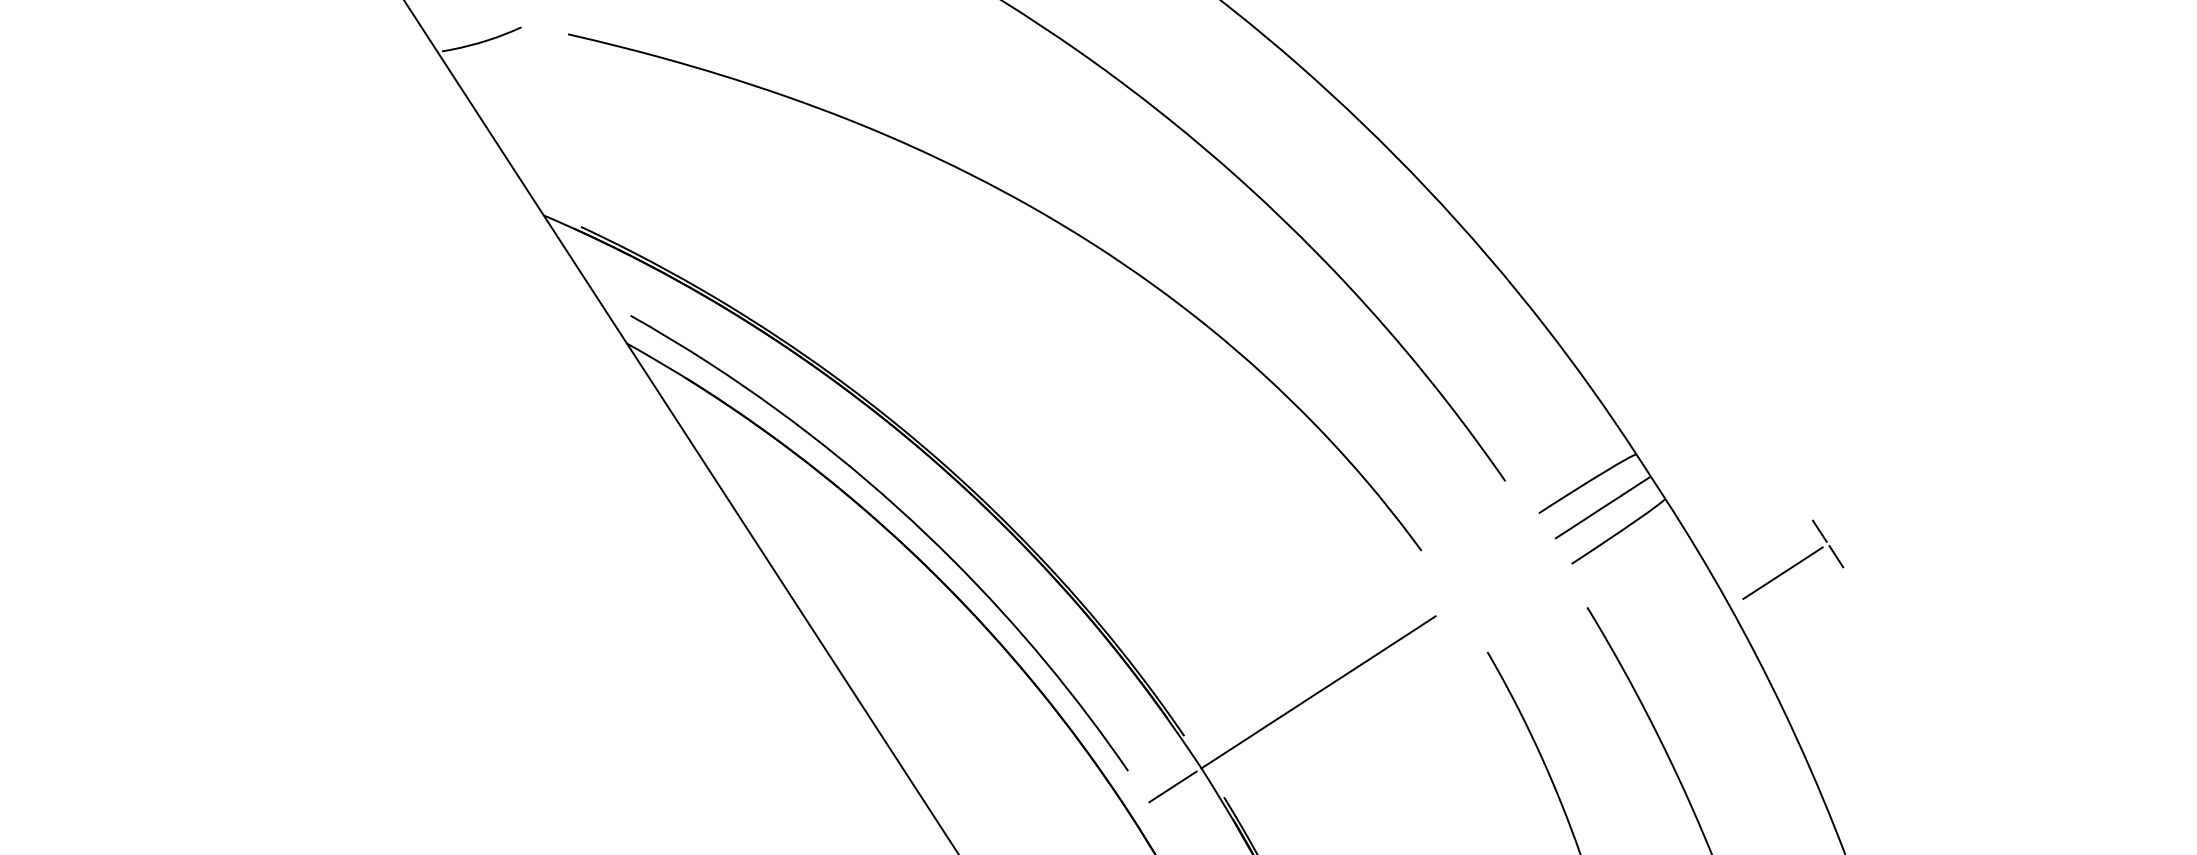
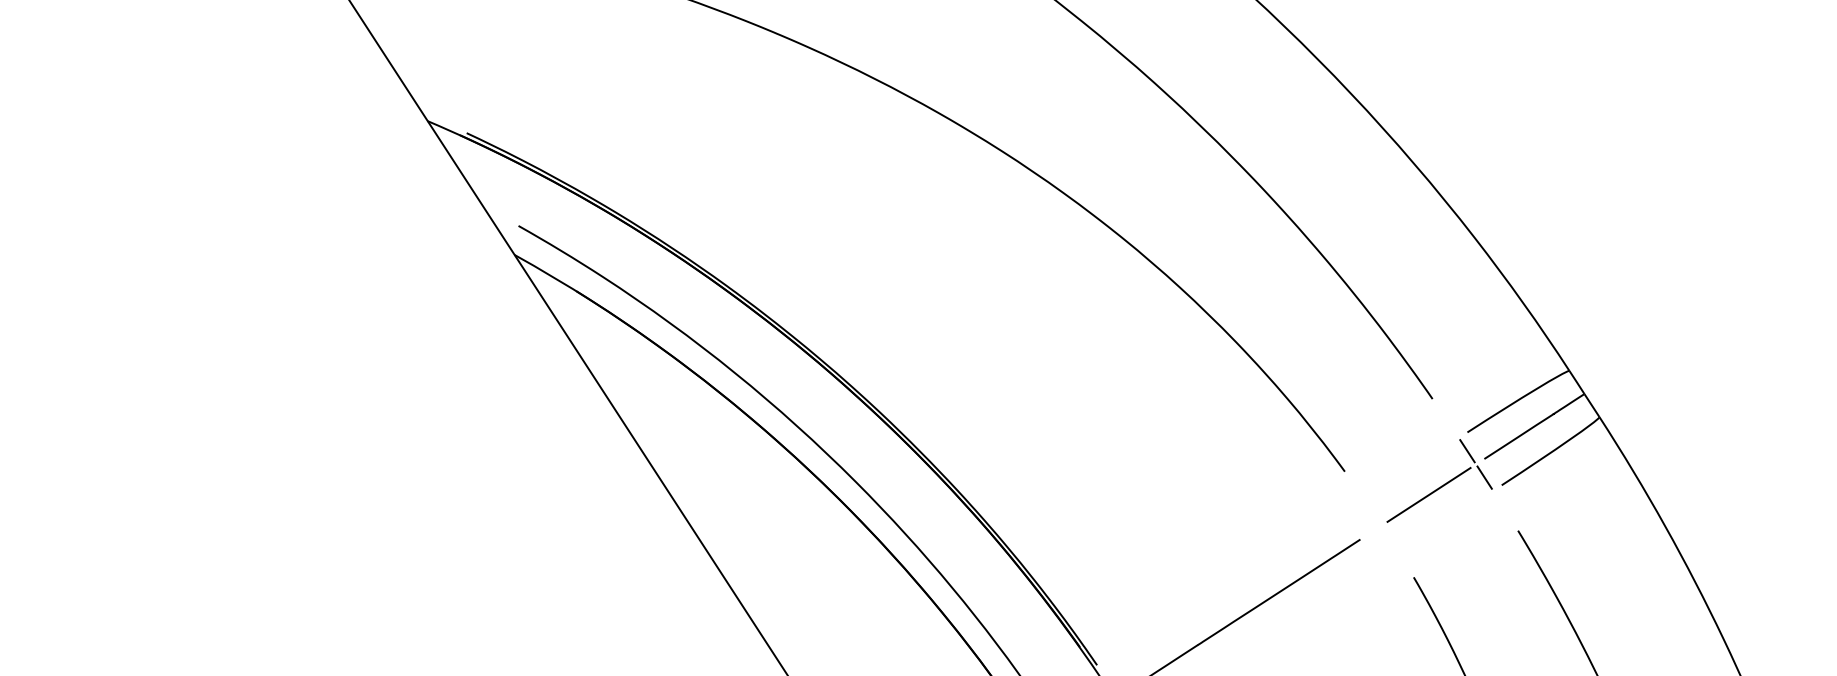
part: (1793, 559) -> (1439, 480), moved

